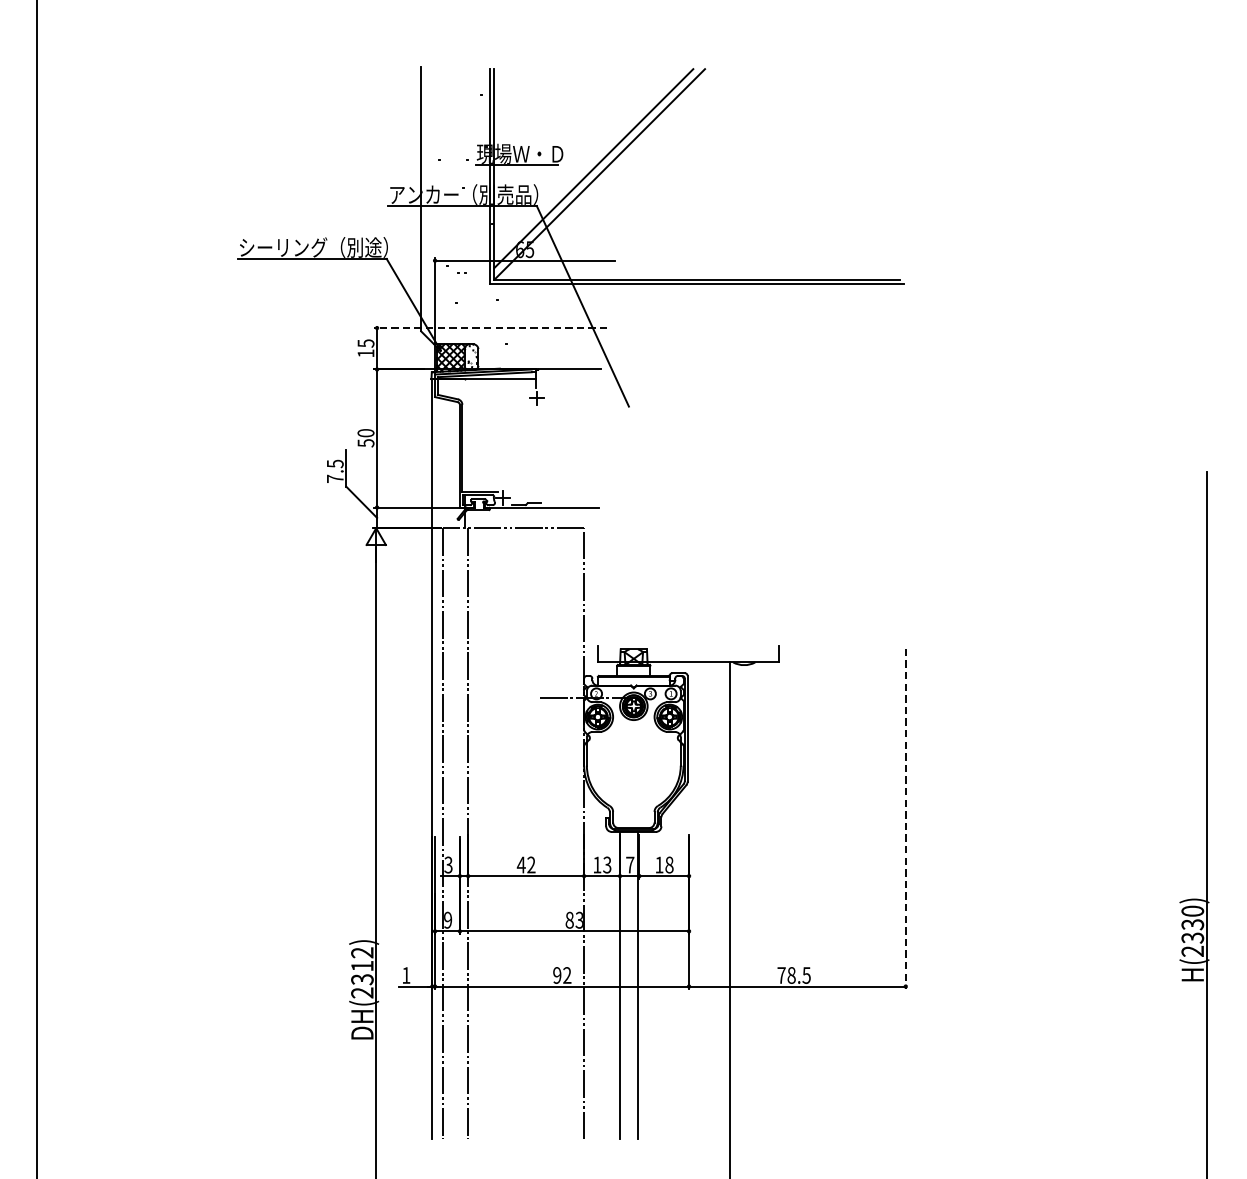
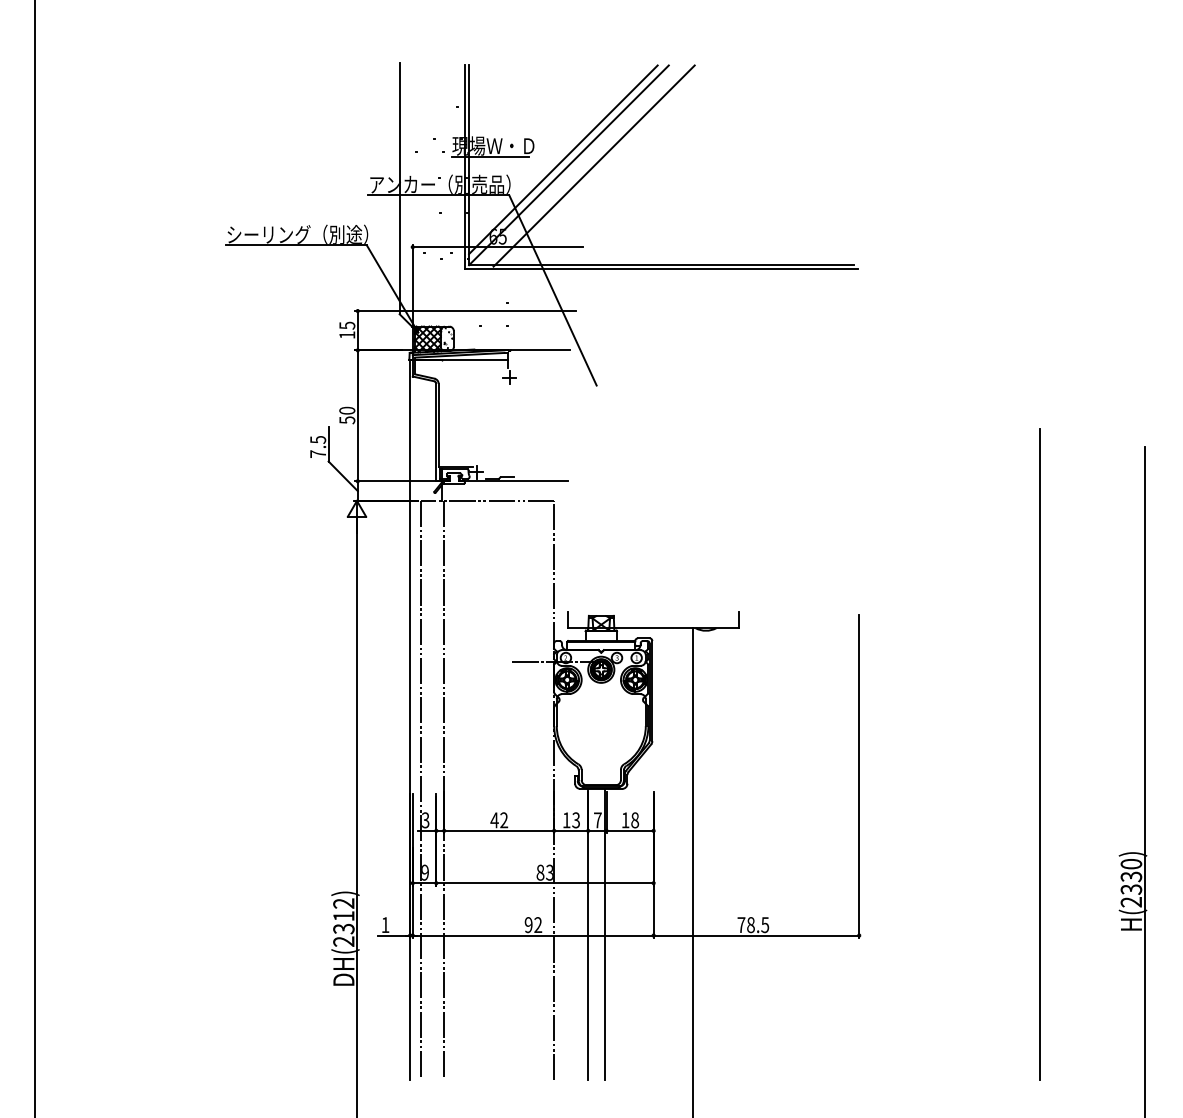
line: (625, 174) -> (593, 165), added
line: (490, 328) -> (465, 311), dashed -> solid
line: (1095, 795) -> (1039, 754), added
line: (906, 819) -> (859, 777), dashed -> solid

